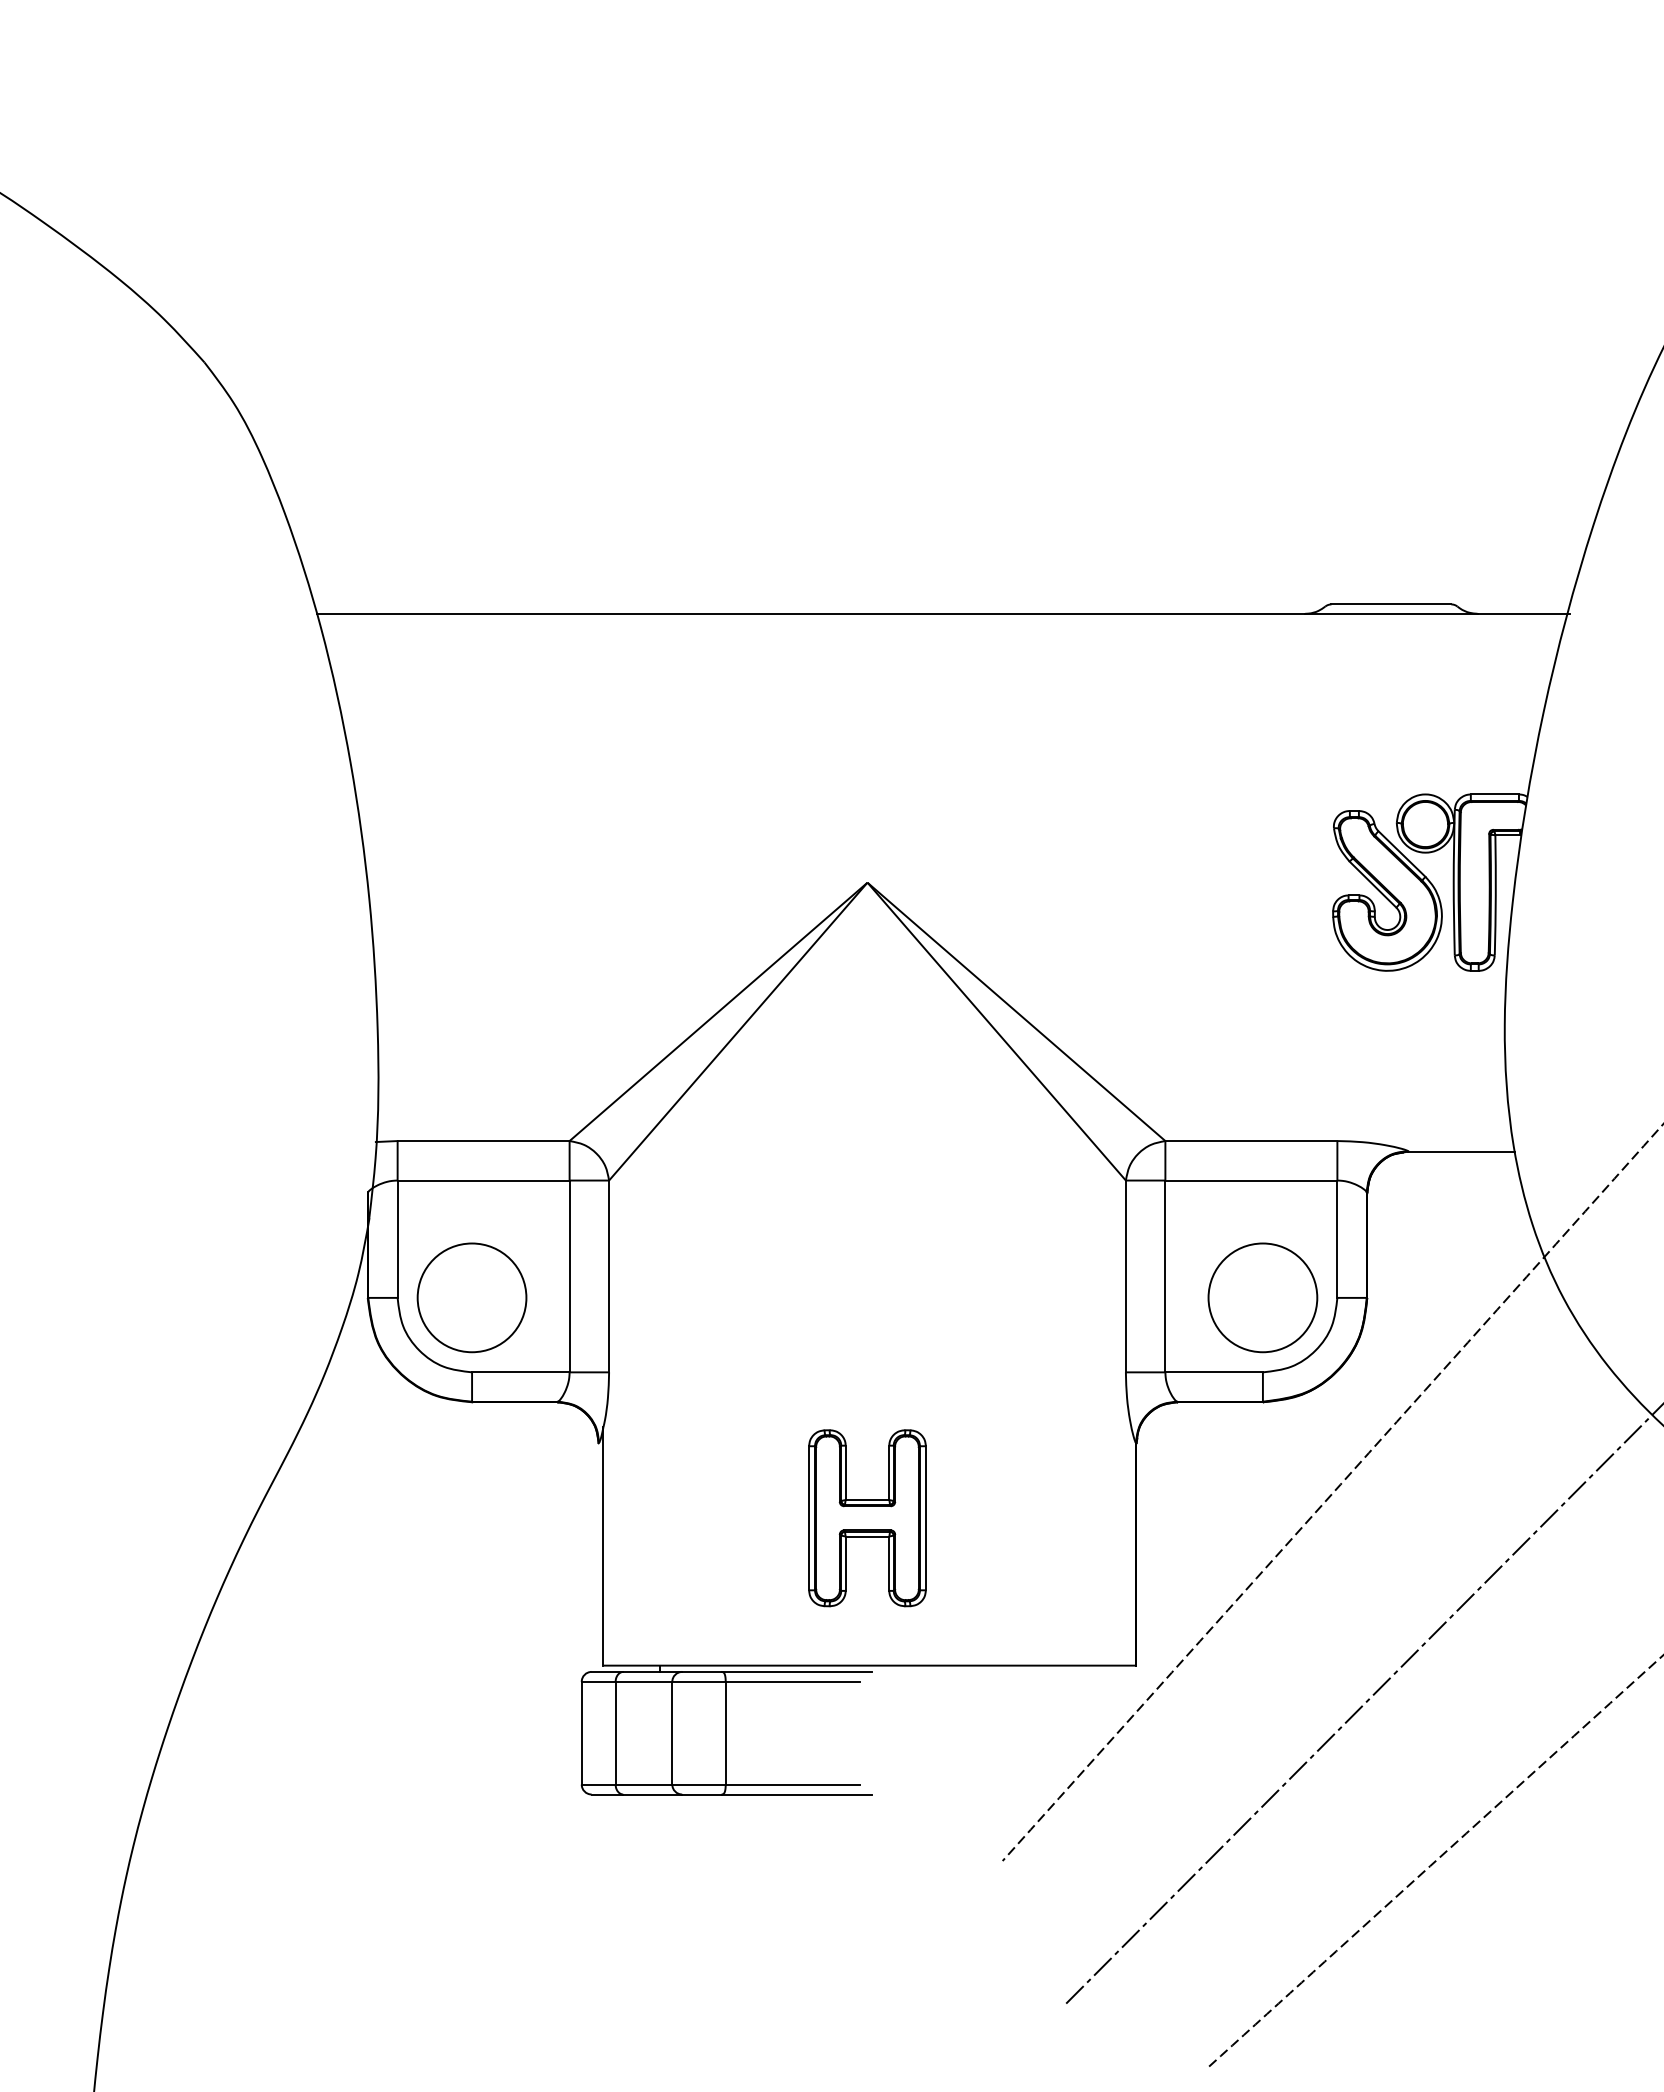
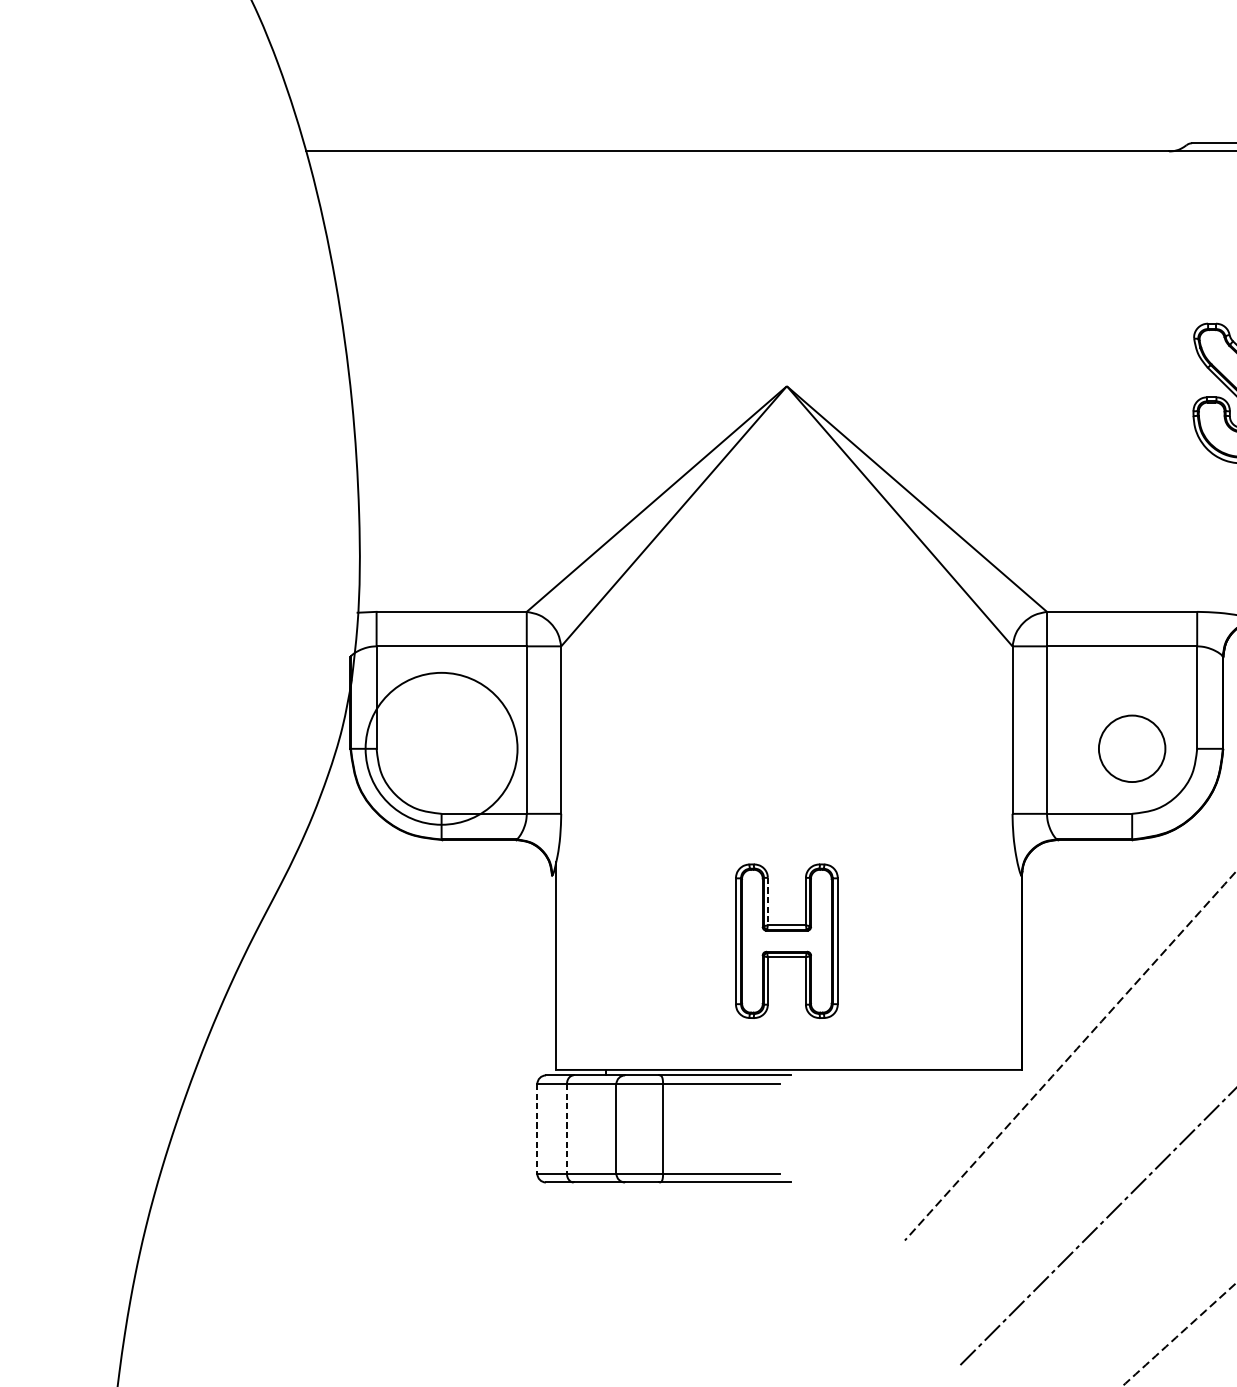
circle: (471, 1297) -> (441, 748), size x1.6
circle: (1262, 1297) -> (1131, 748), size x0.7
line: (845, 1473) -> (767, 902), solid -> dashed
line: (581, 1733) -> (537, 1129), solid -> dashed
line: (615, 1733) -> (566, 1129), solid -> dashed

